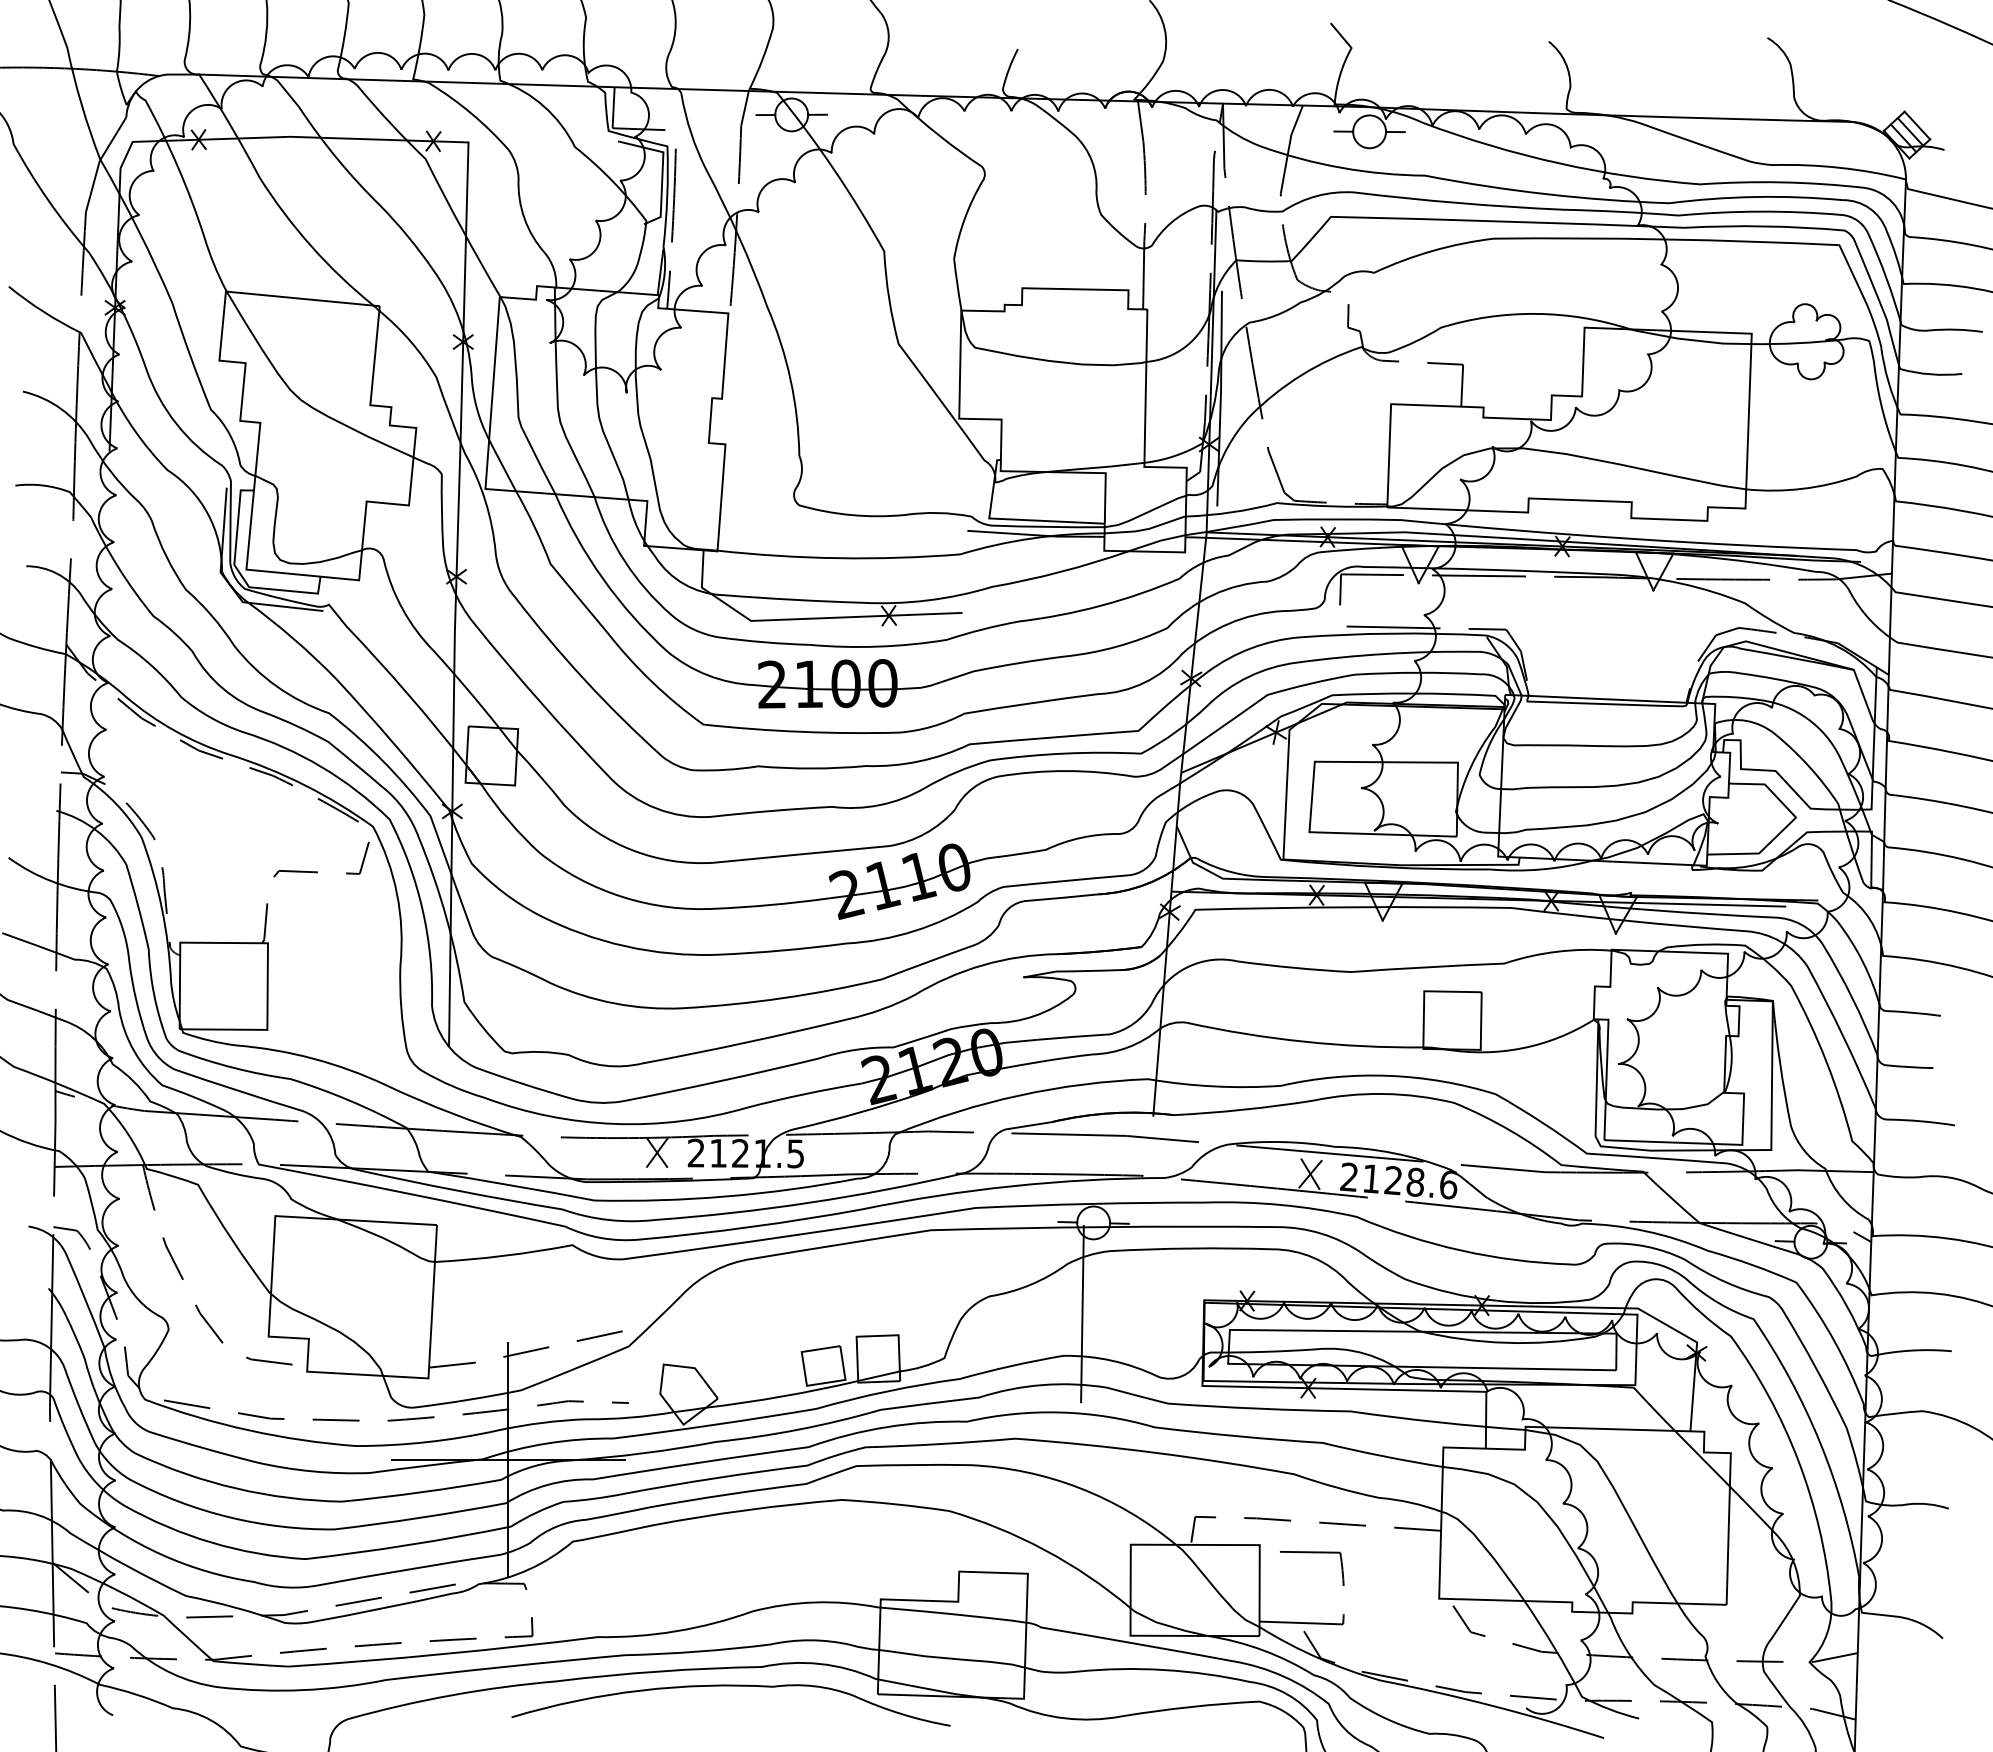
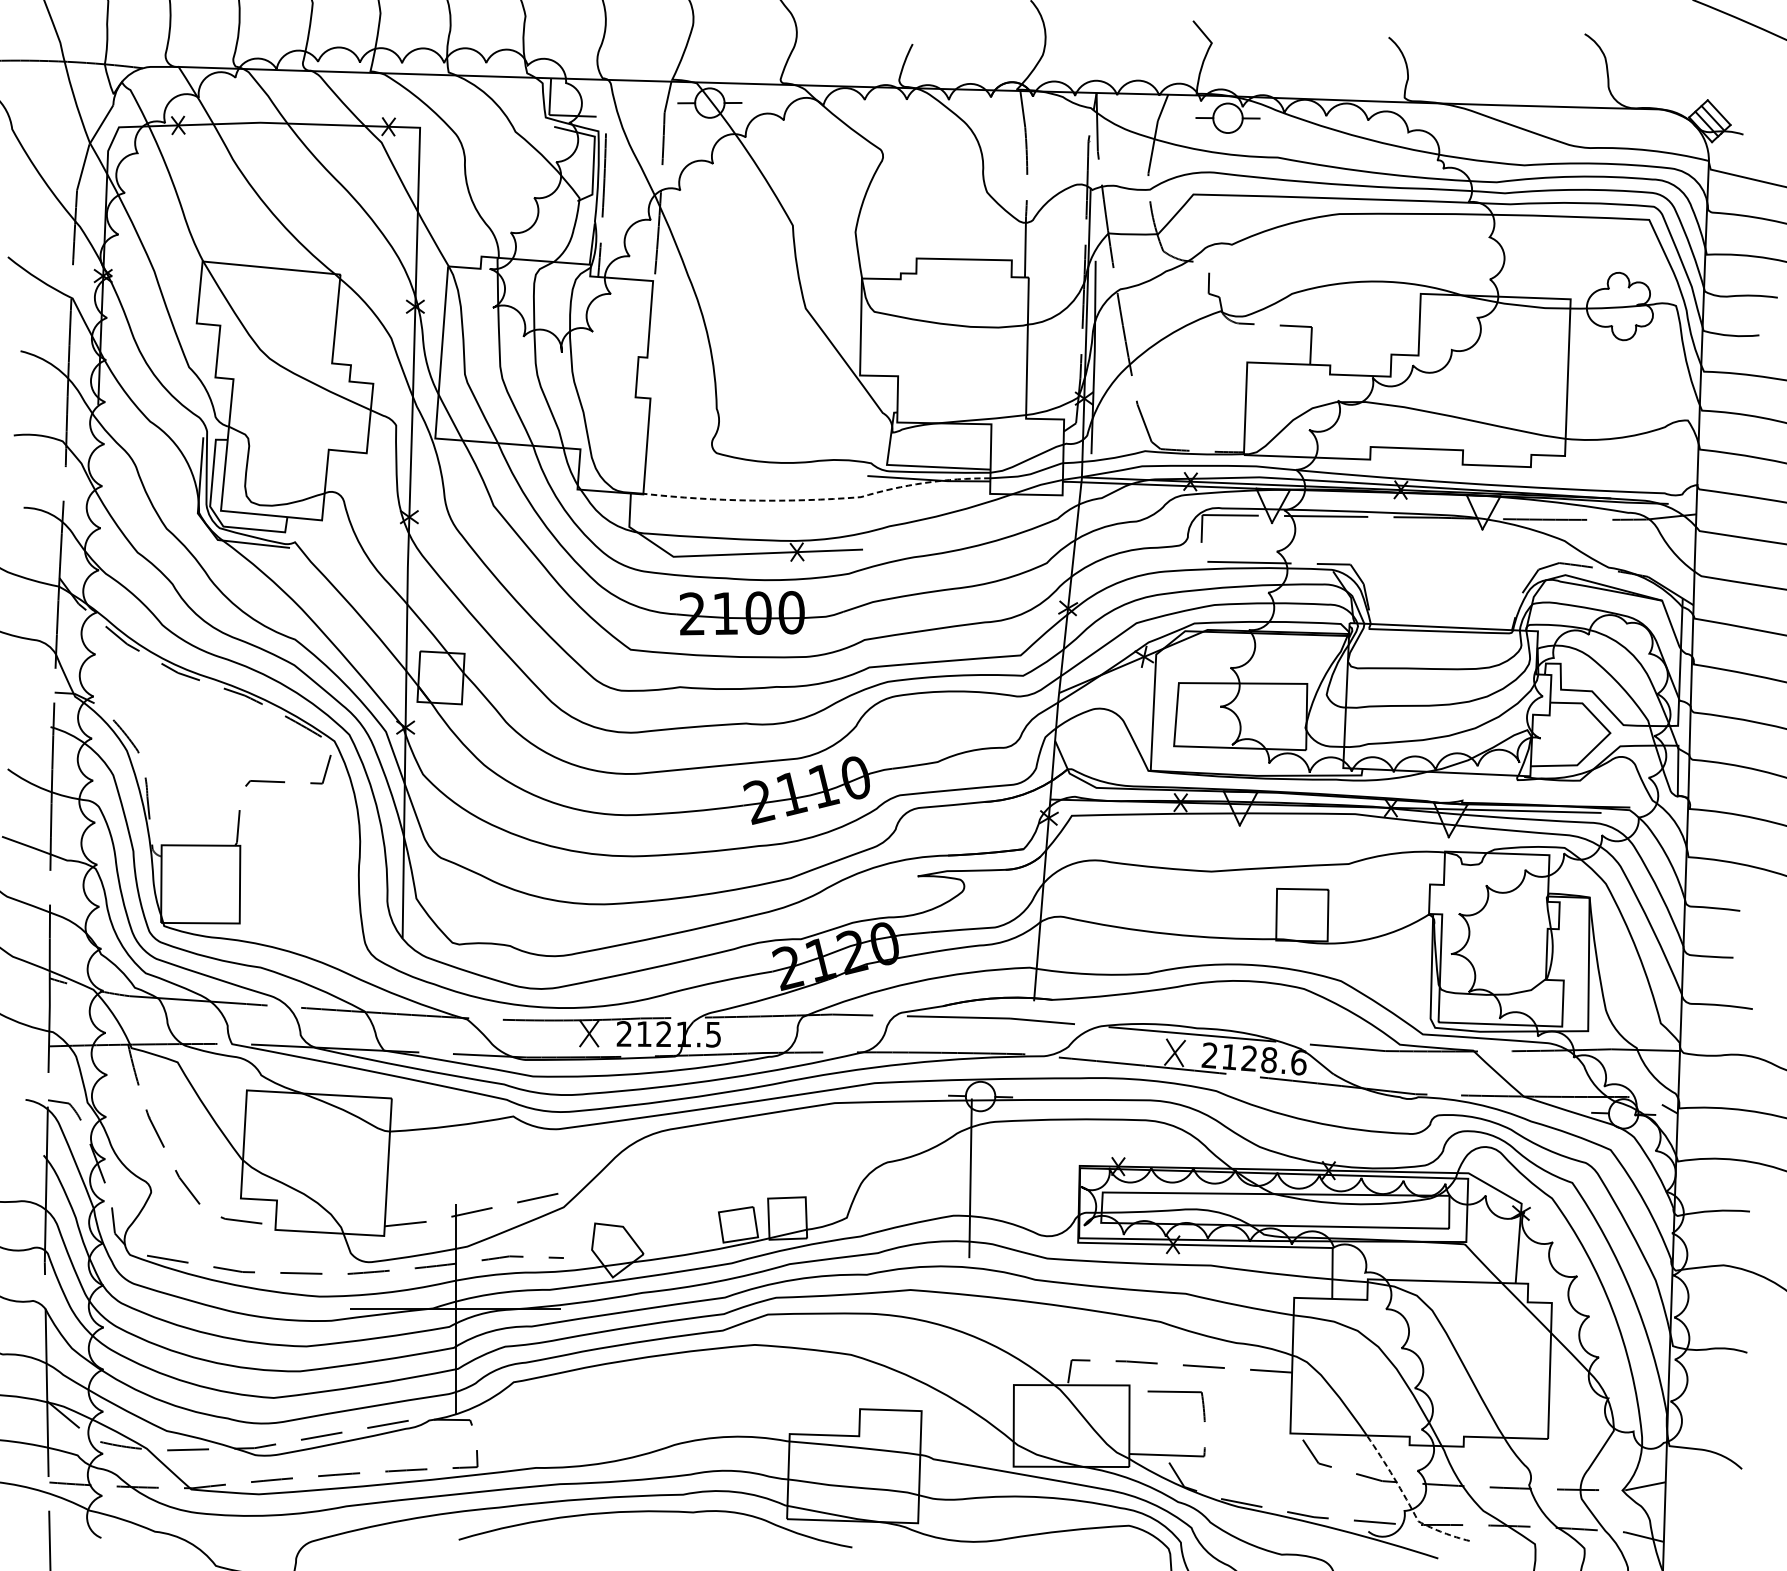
line: (914, 557) -> (819, 499), solid -> dashed
line: (1570, 1675) -> (1408, 1502), solid -> dashed

